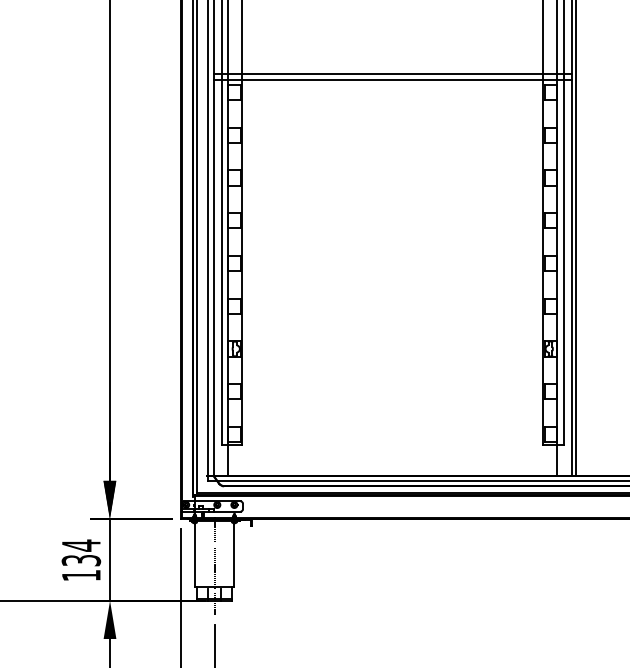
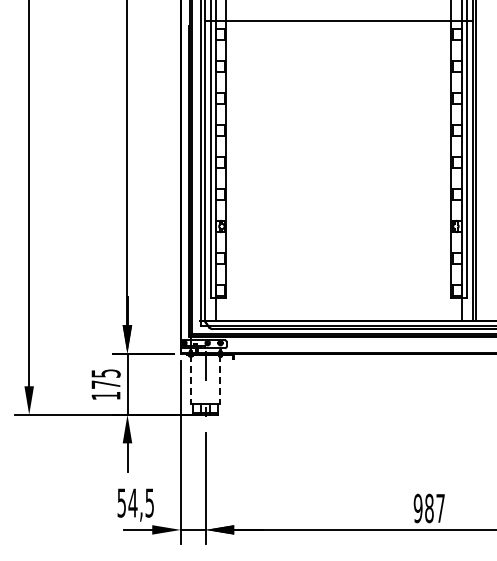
line: (392, 80) -> (338, 25), removed
text: (80, 552) -> (105, 378), 134 -> 175
line: (195, 554) -> (191, 380), solid -> dashed
line: (234, 554) -> (220, 380), solid -> dashed

